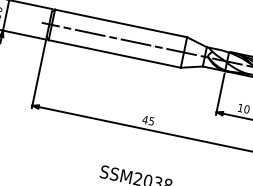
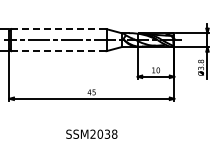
line: (120, 23) -> (58, 29), solid -> dashed
line: (114, 54) -> (58, 51), solid -> dashed

